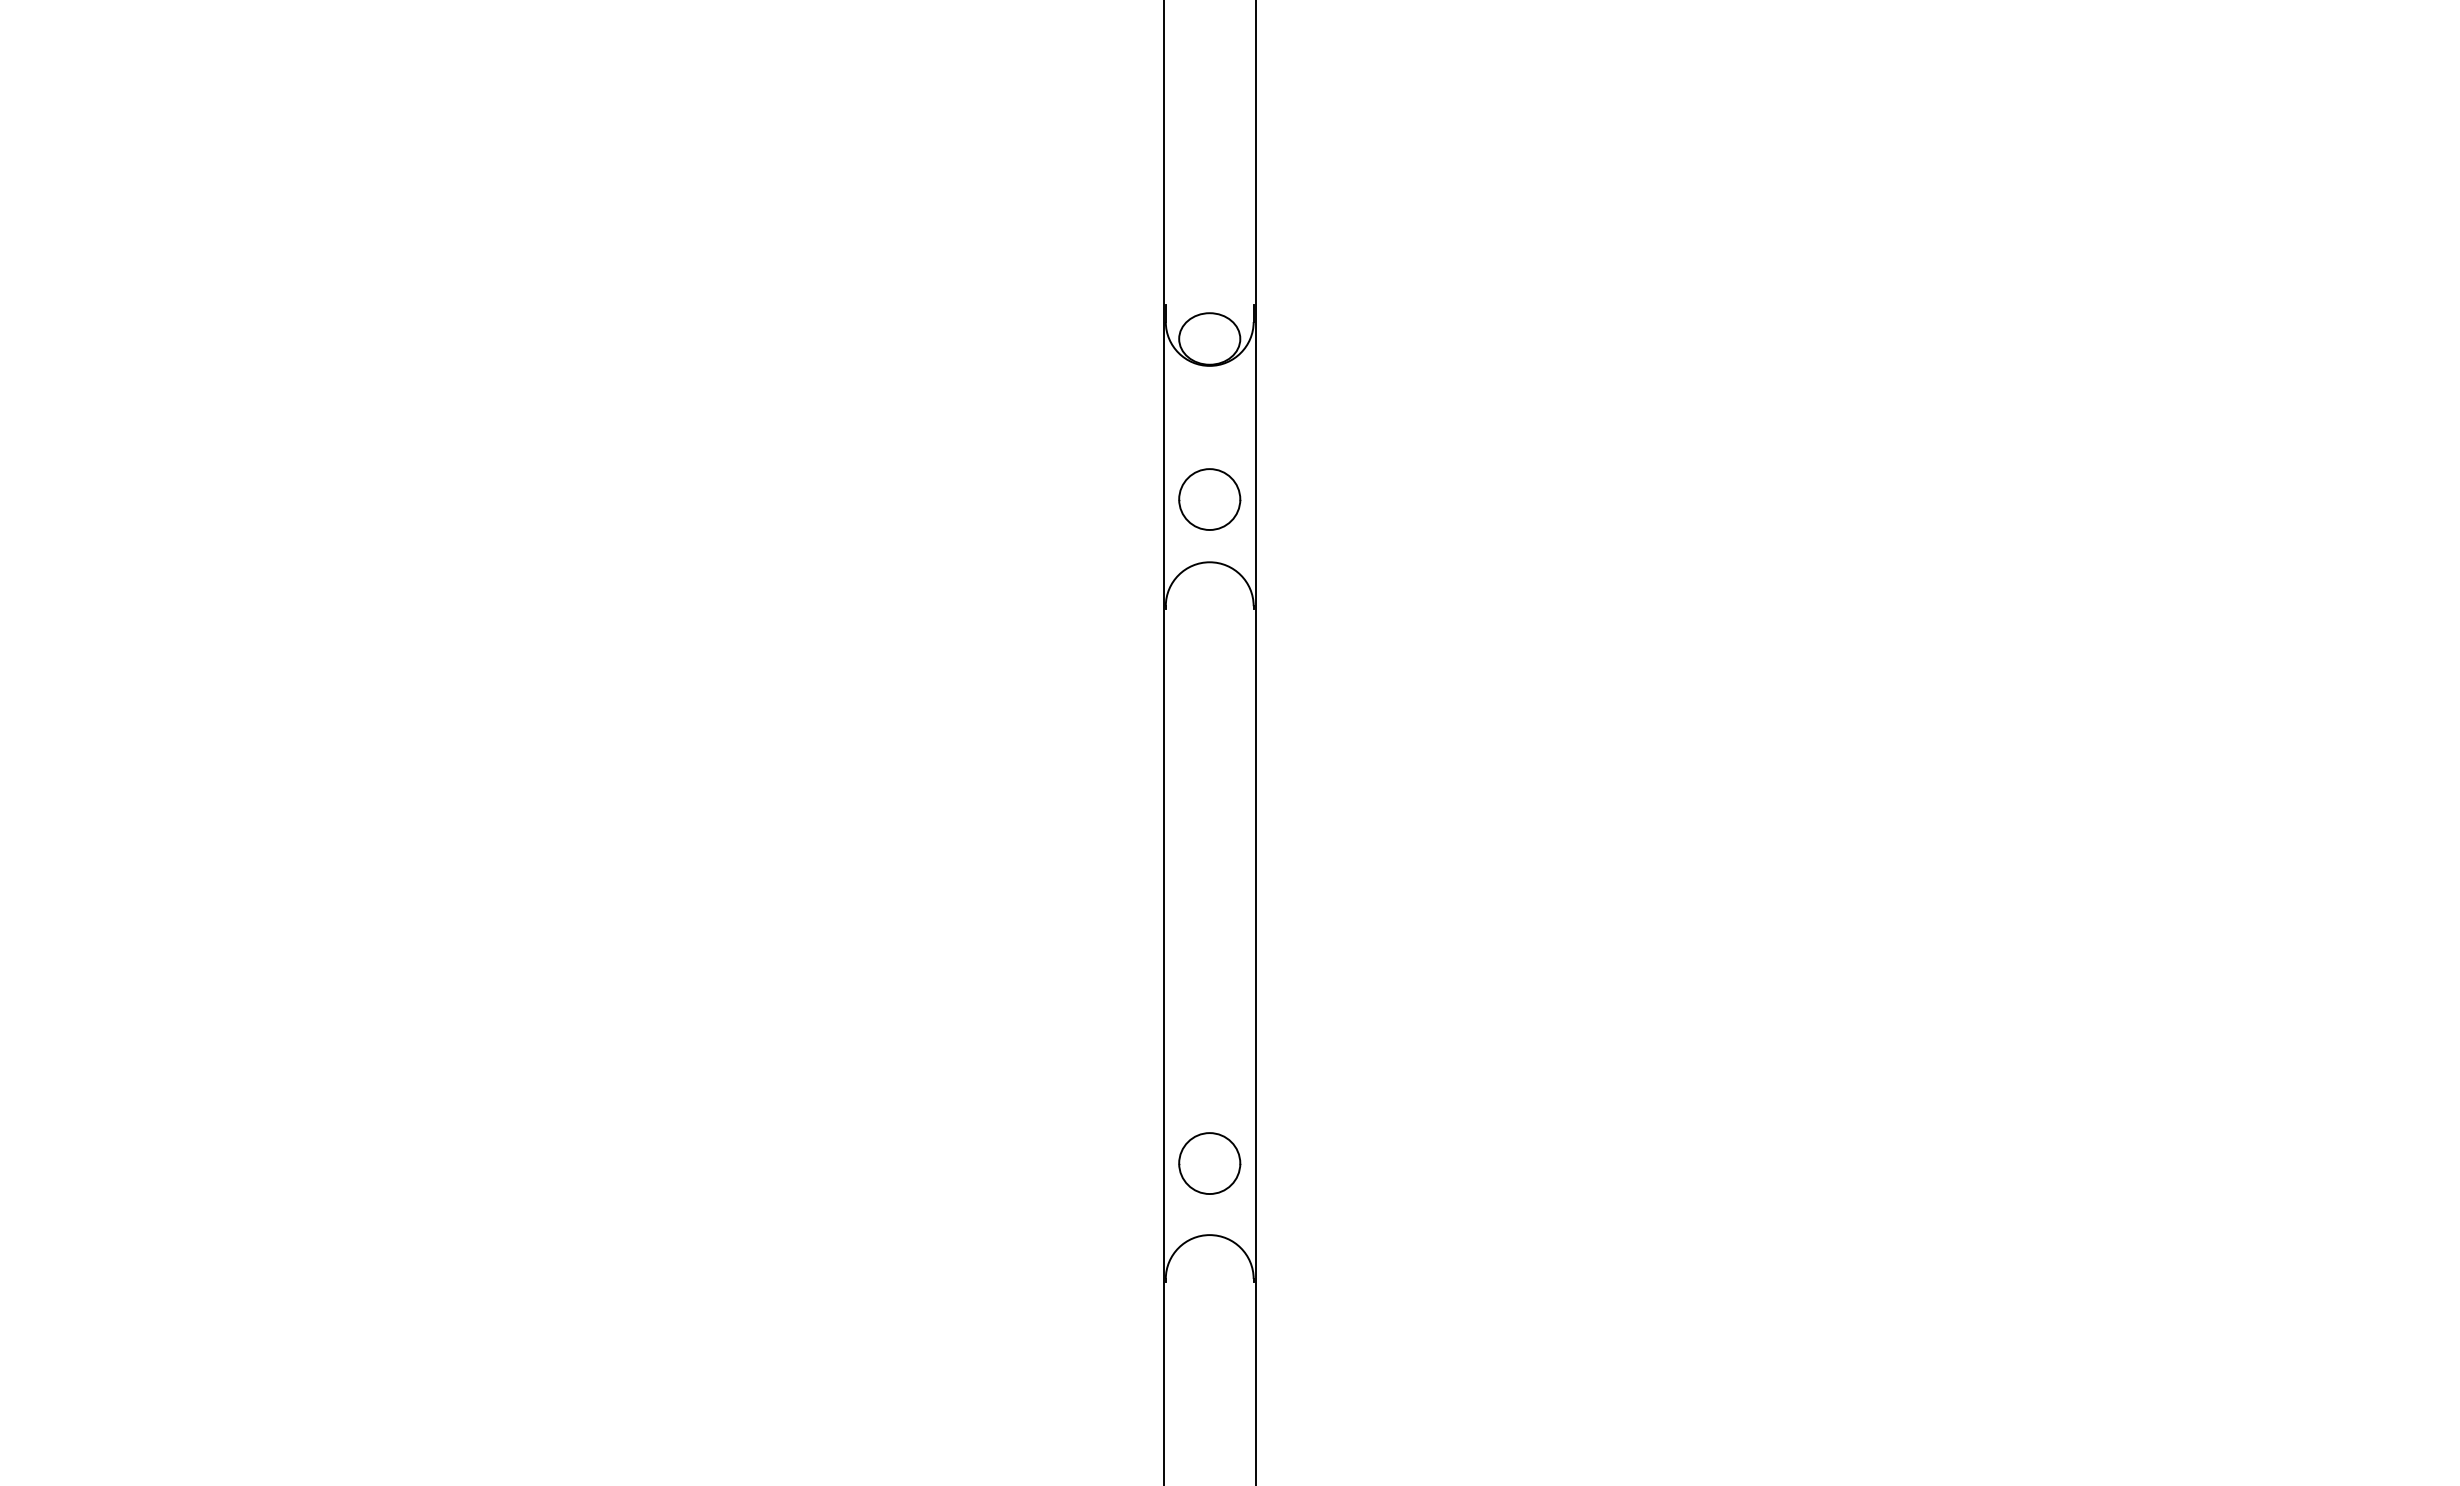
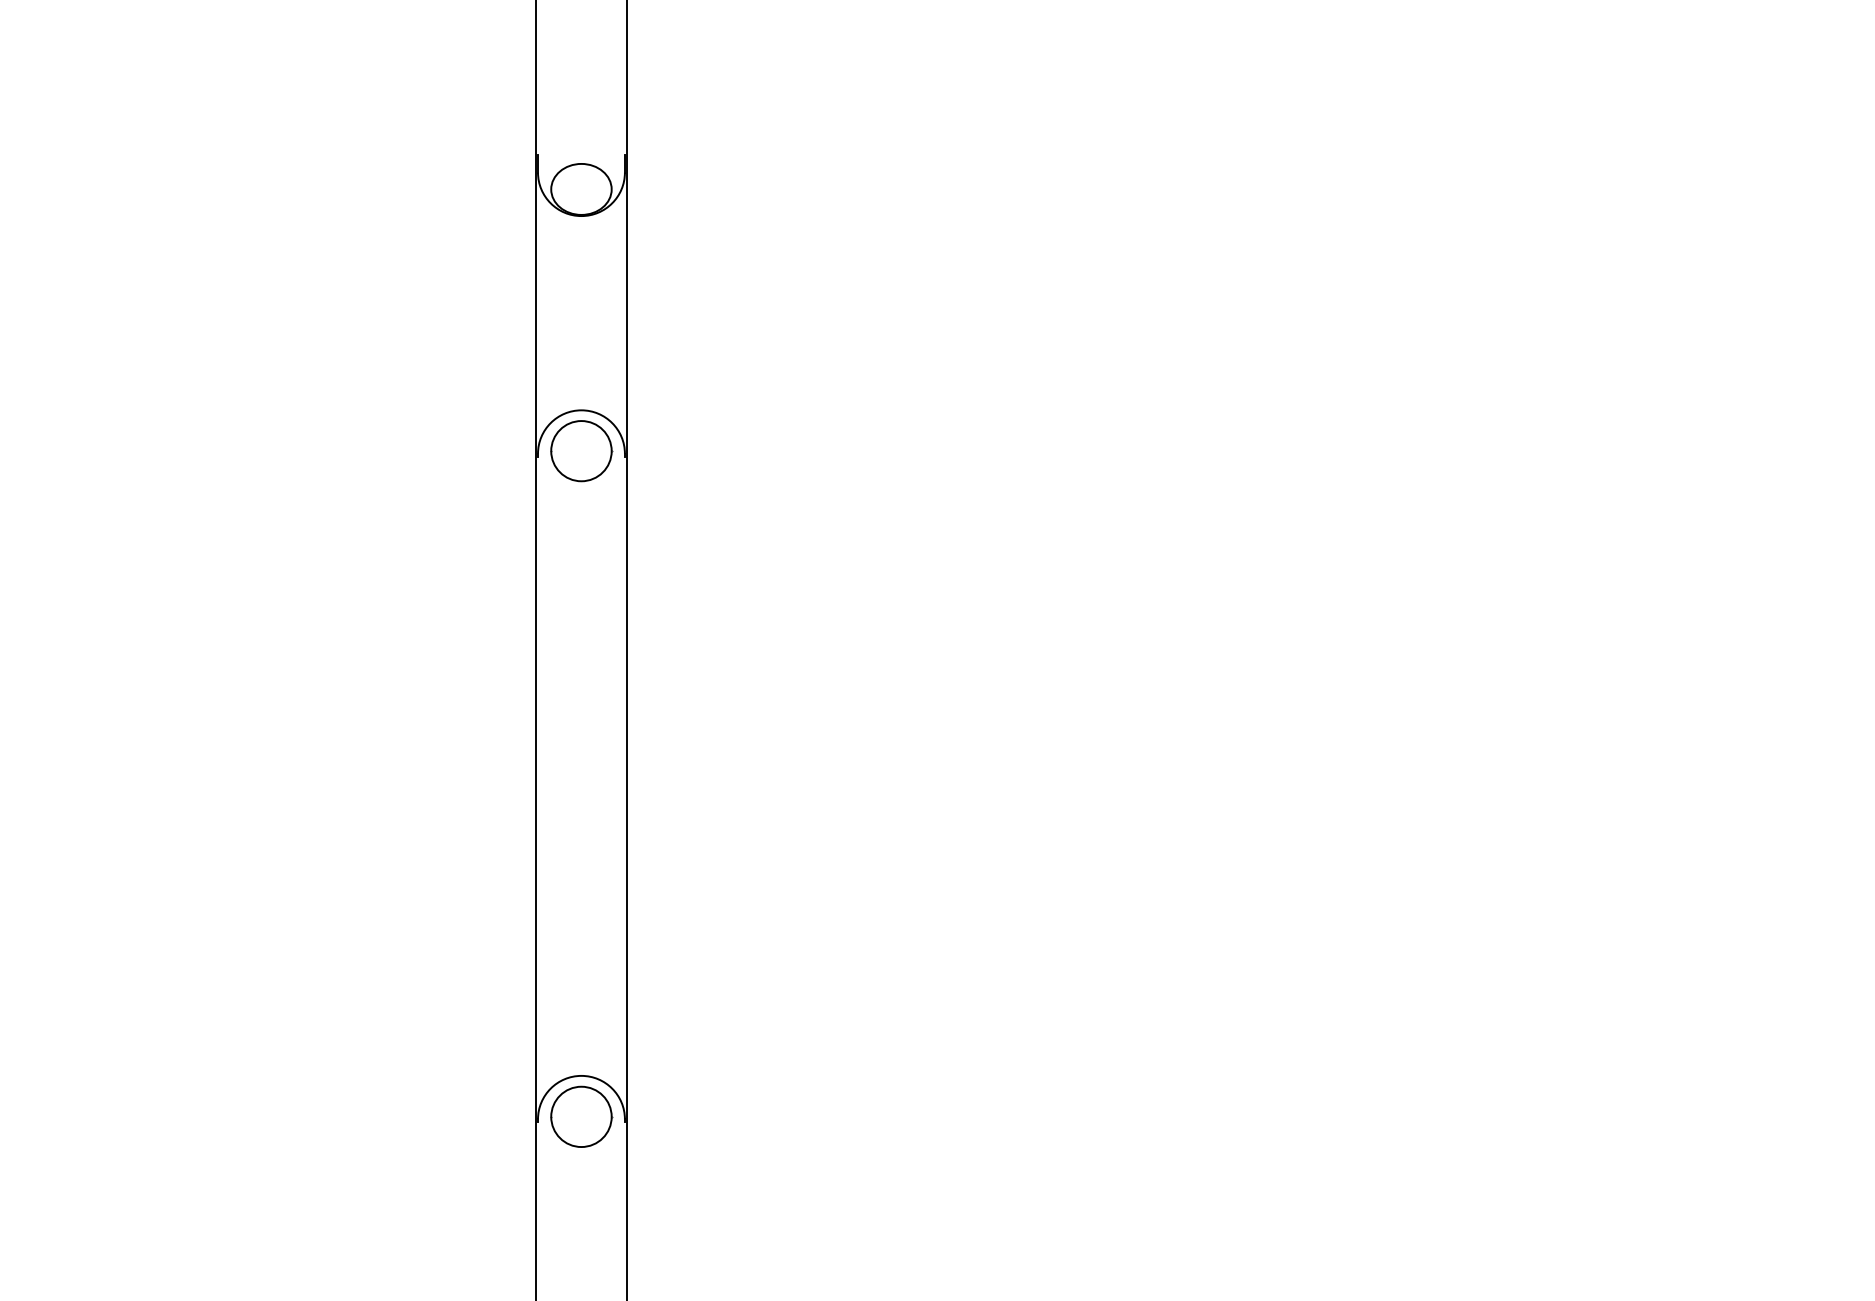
part: (1209, 499) -> (581, 451), moved
part: (1209, 1163) -> (581, 1116), moved

